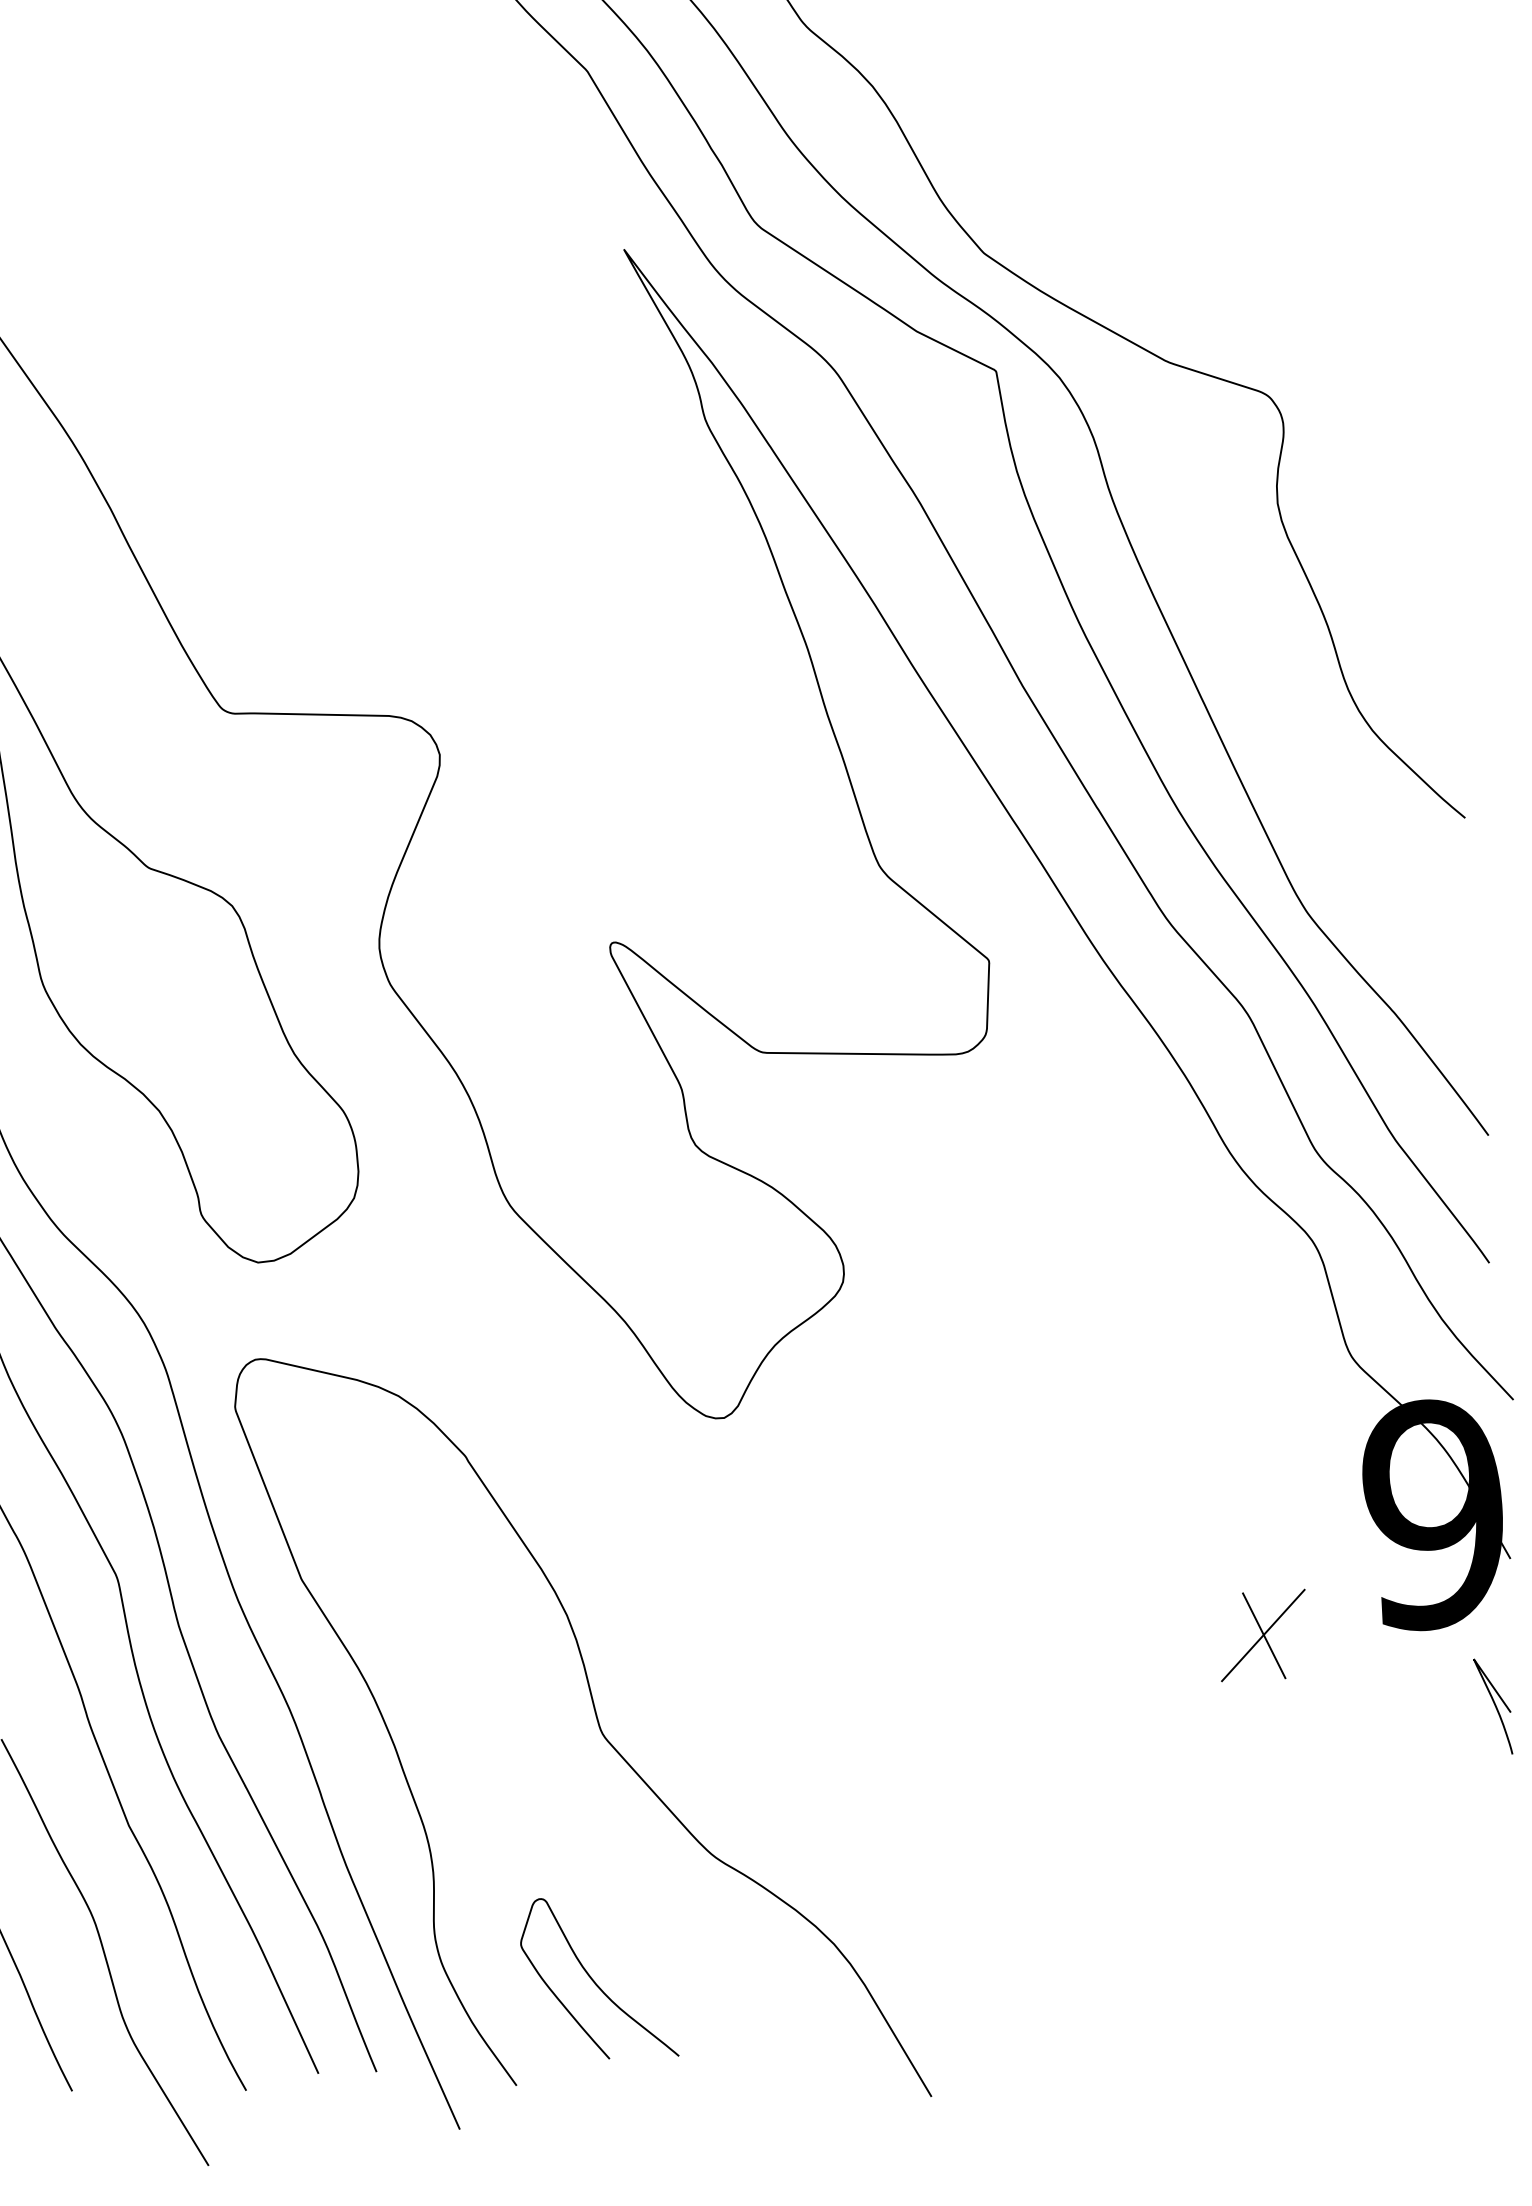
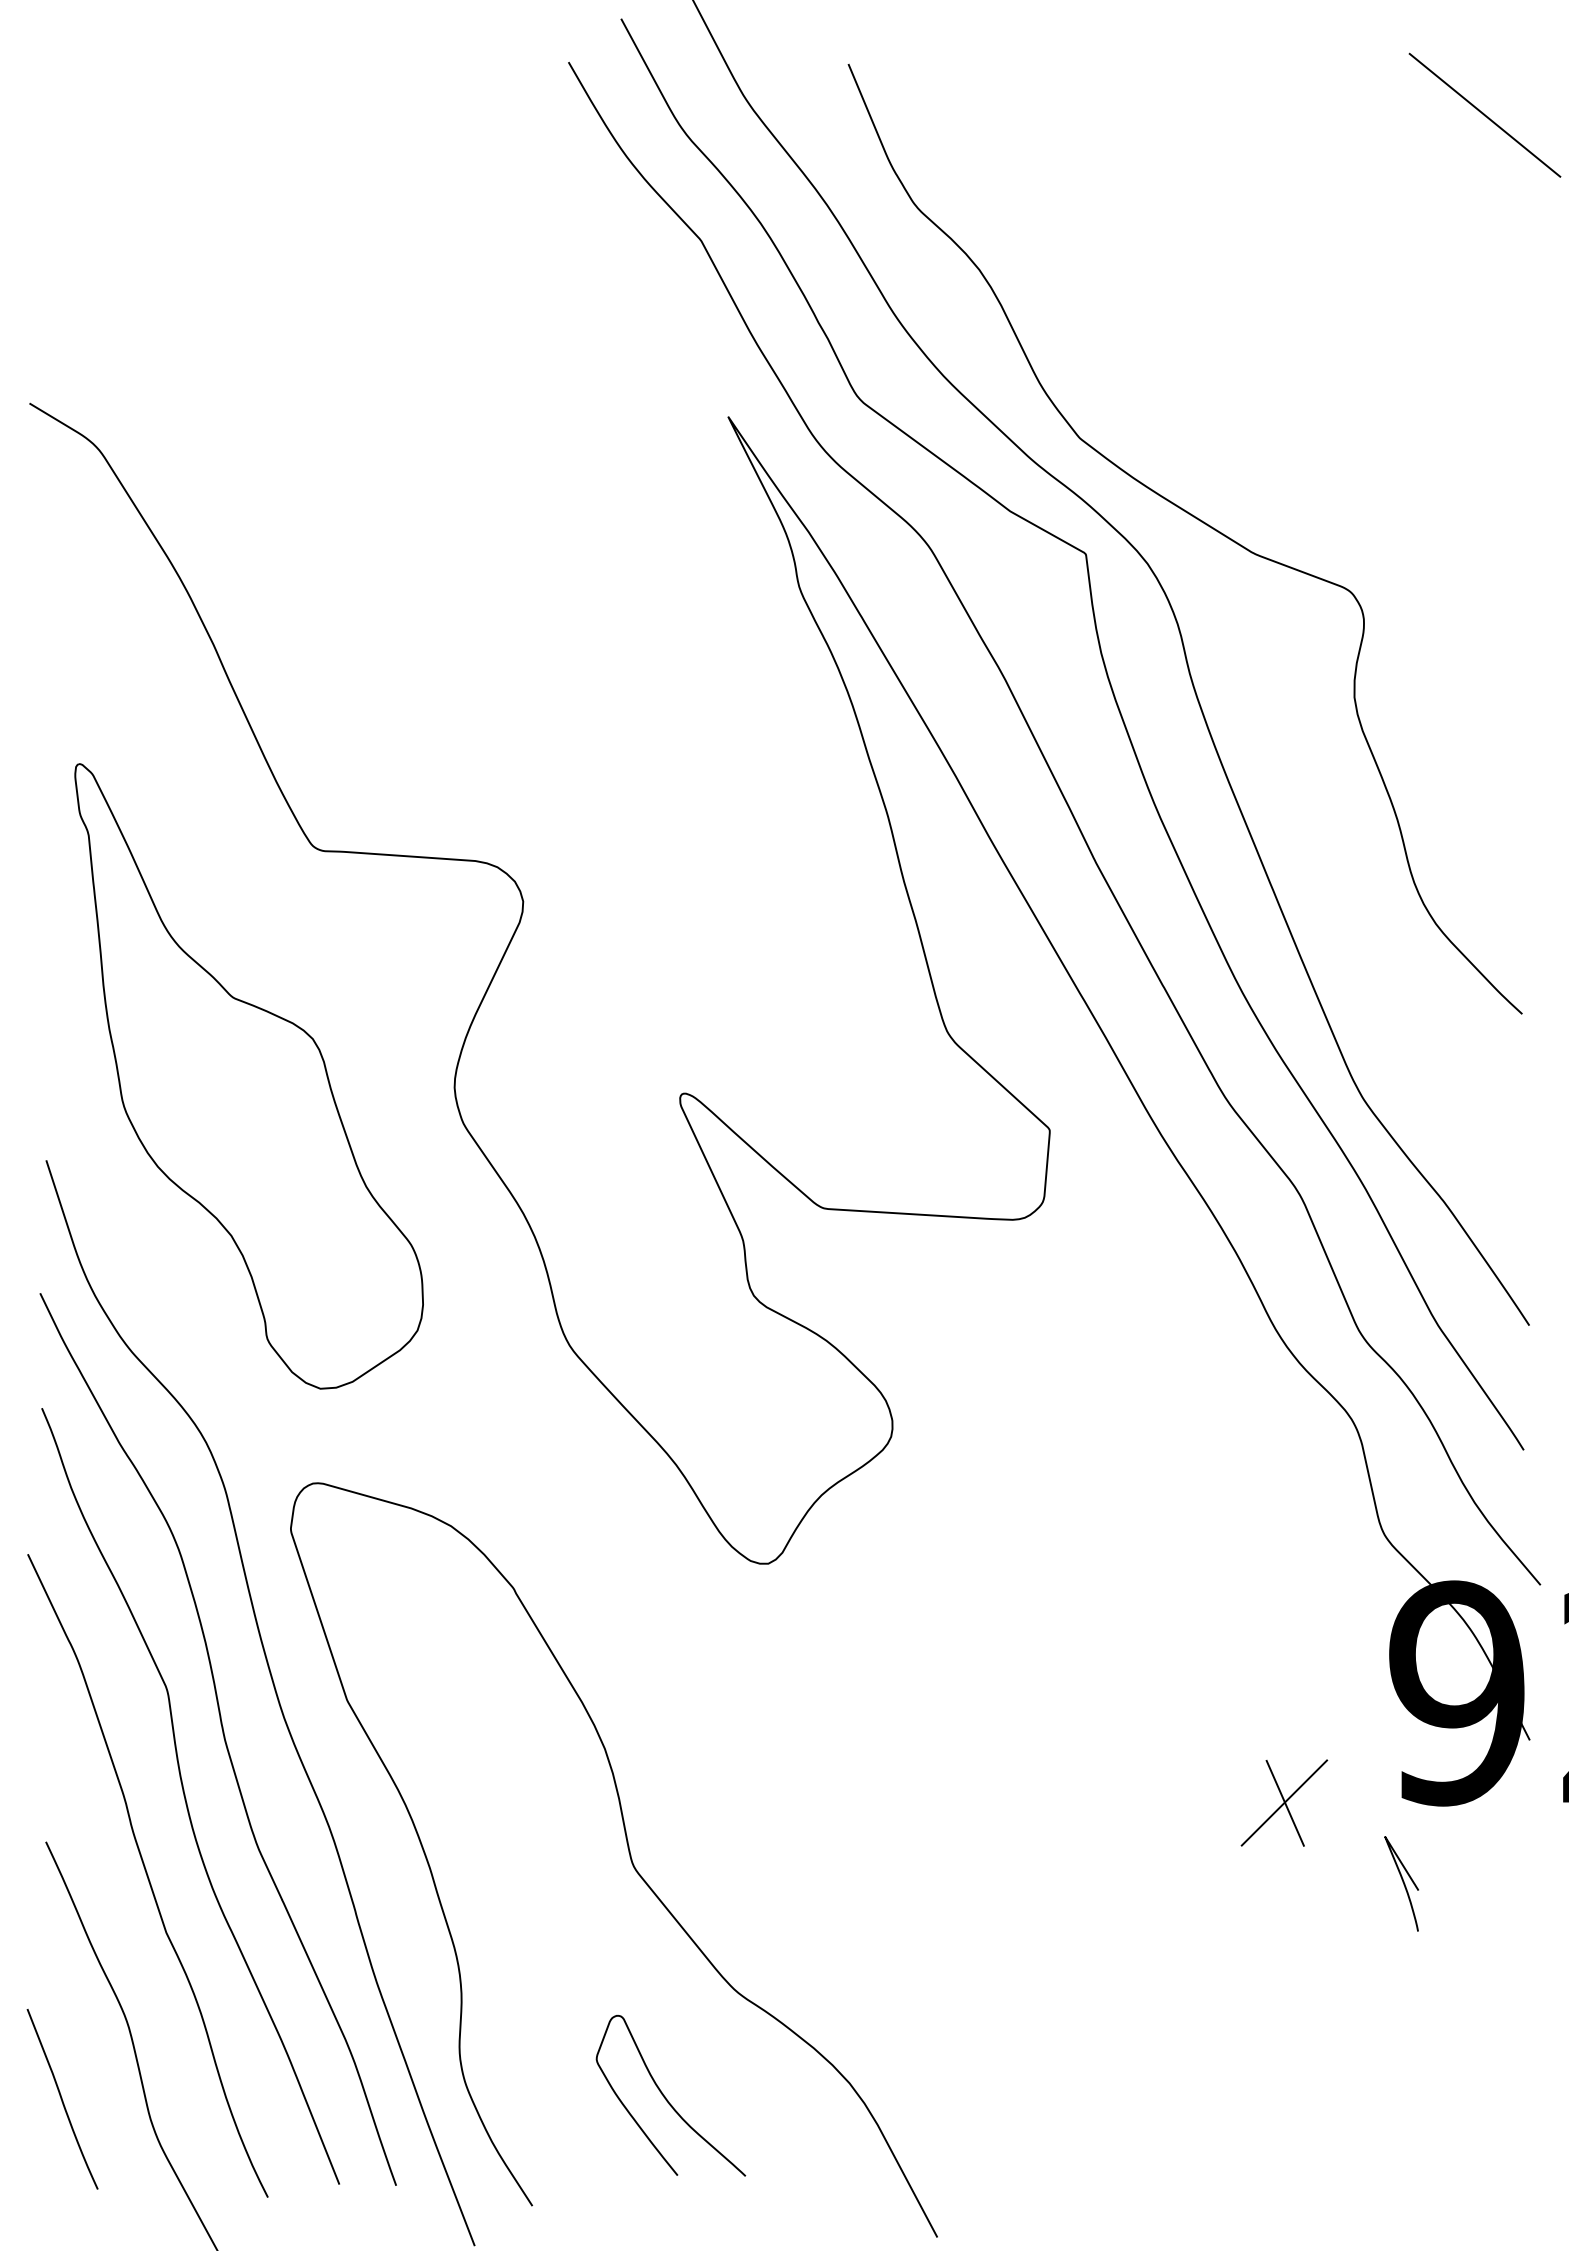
curve: (1494, 1705) -> (1402, 1882), moved
curve: (594, 1979) -> (666, 2097), moved

